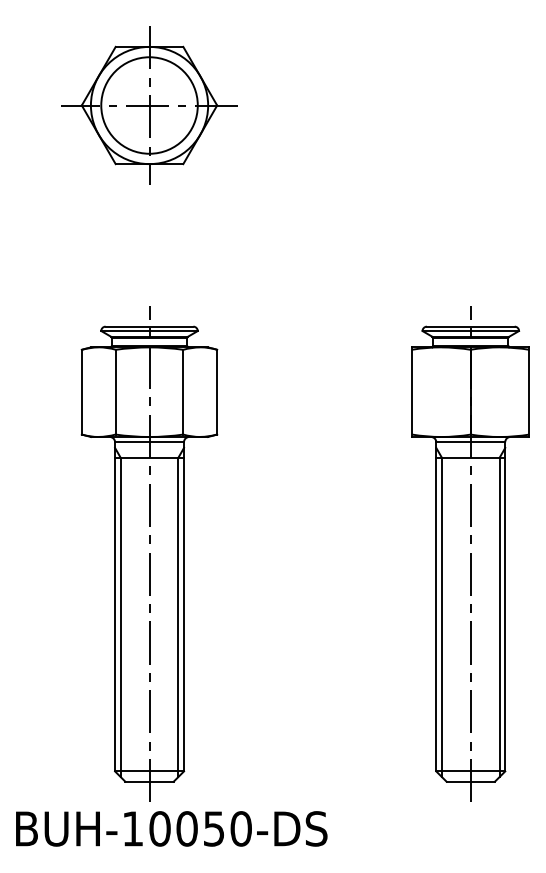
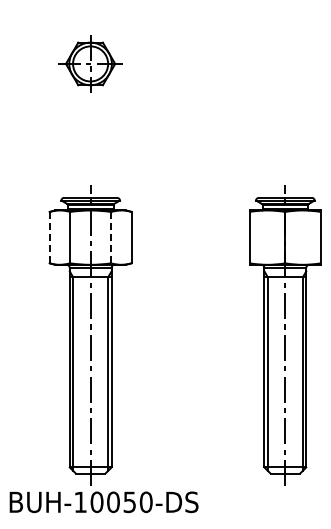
part: (149, 104) -> (90, 63), size x0.6
line: (81, 391) -> (49, 237), solid -> dashed
line: (183, 391) -> (111, 237), solid -> dashed

